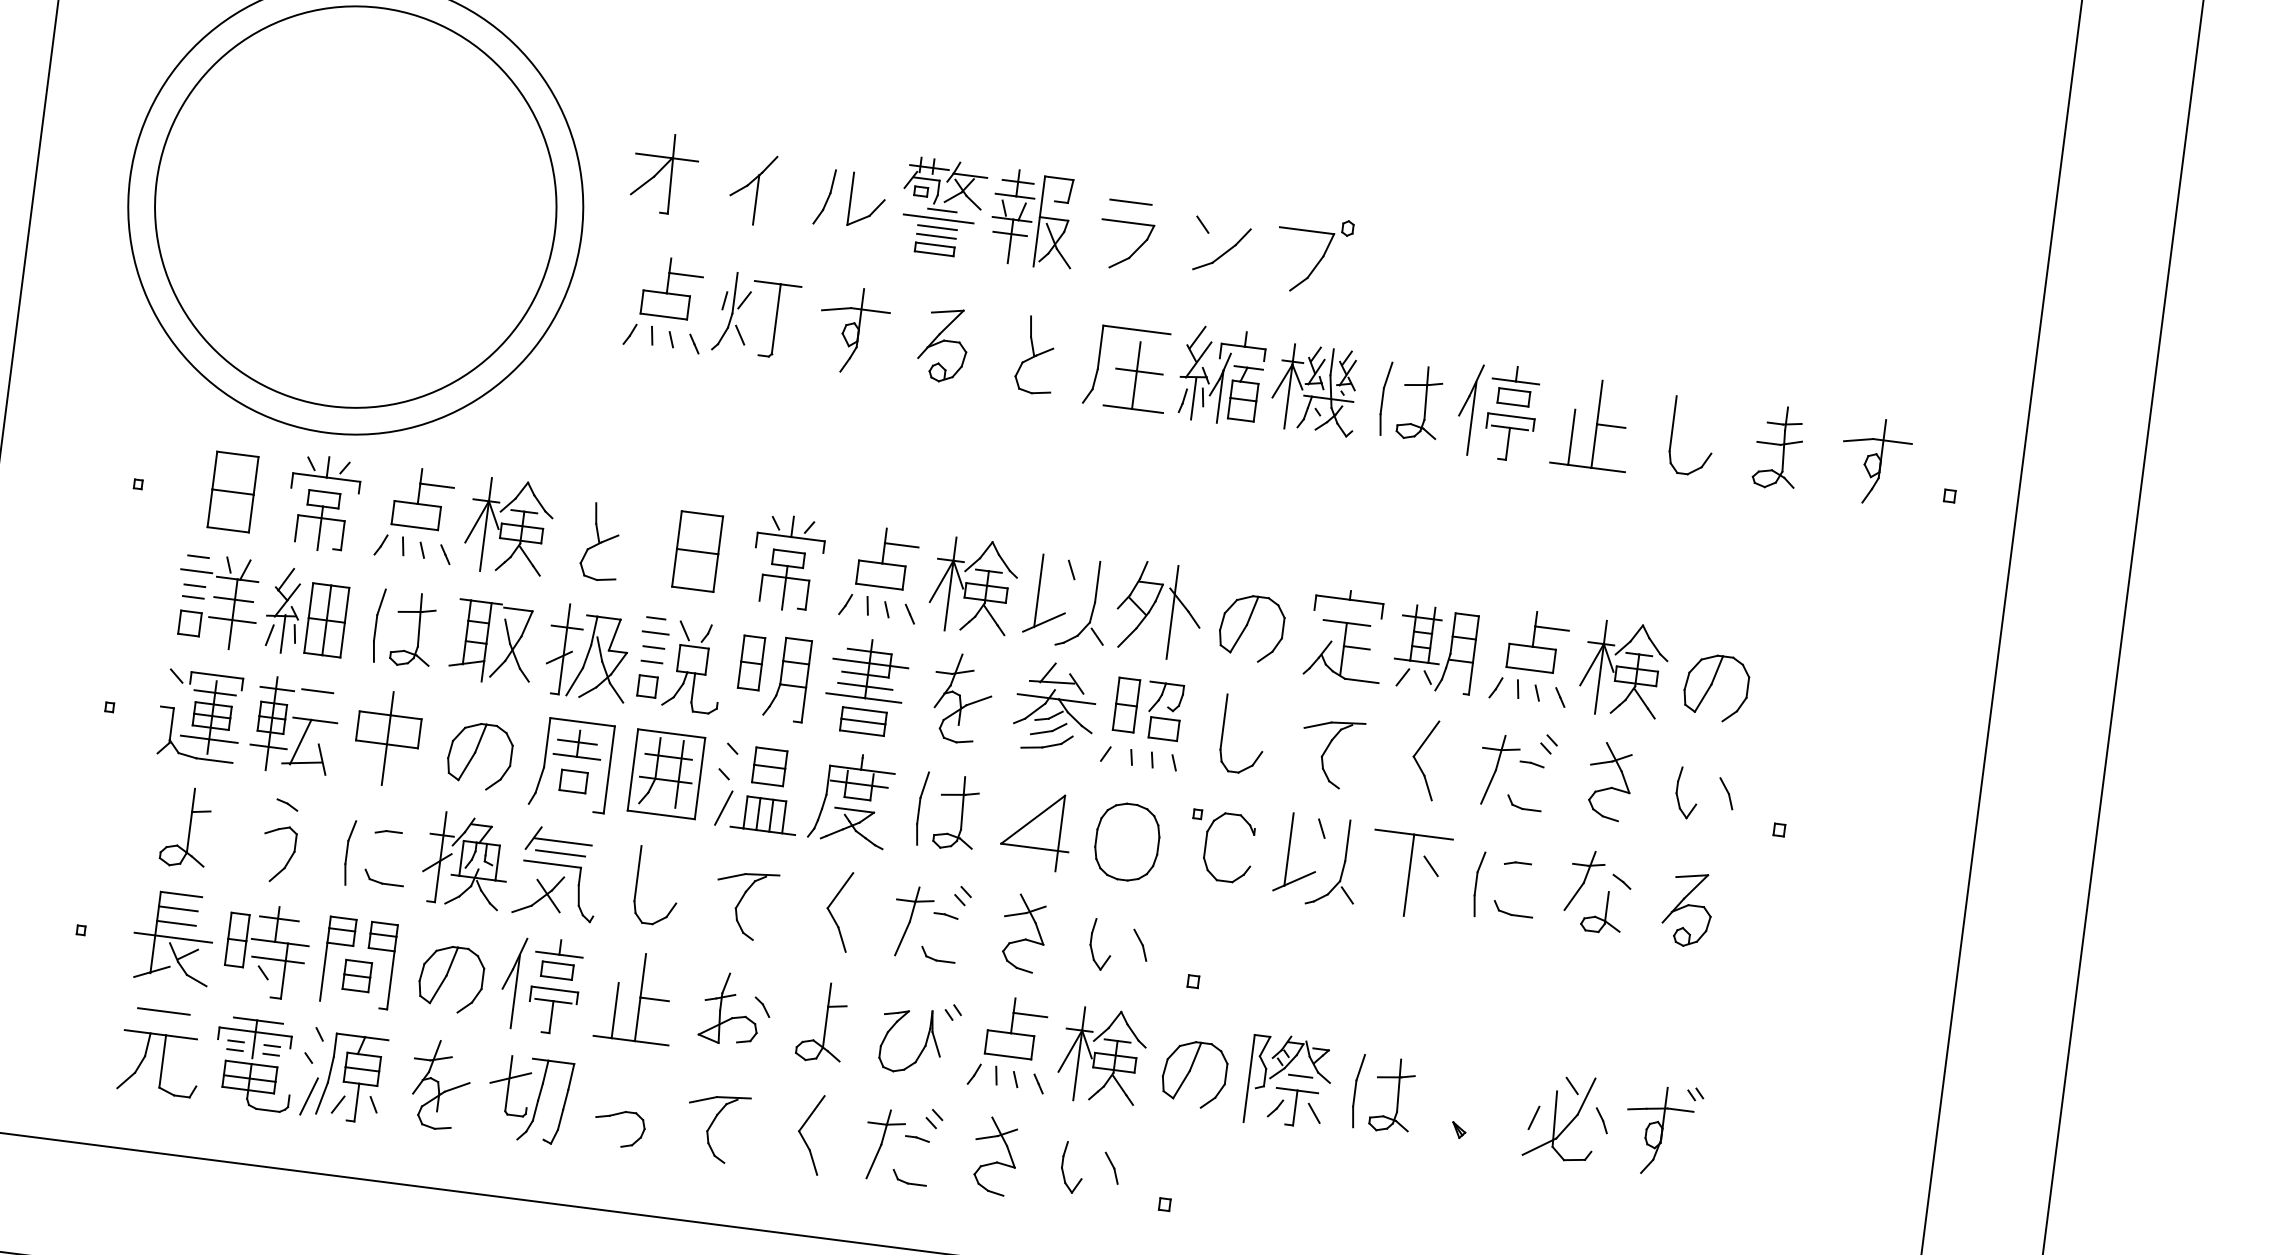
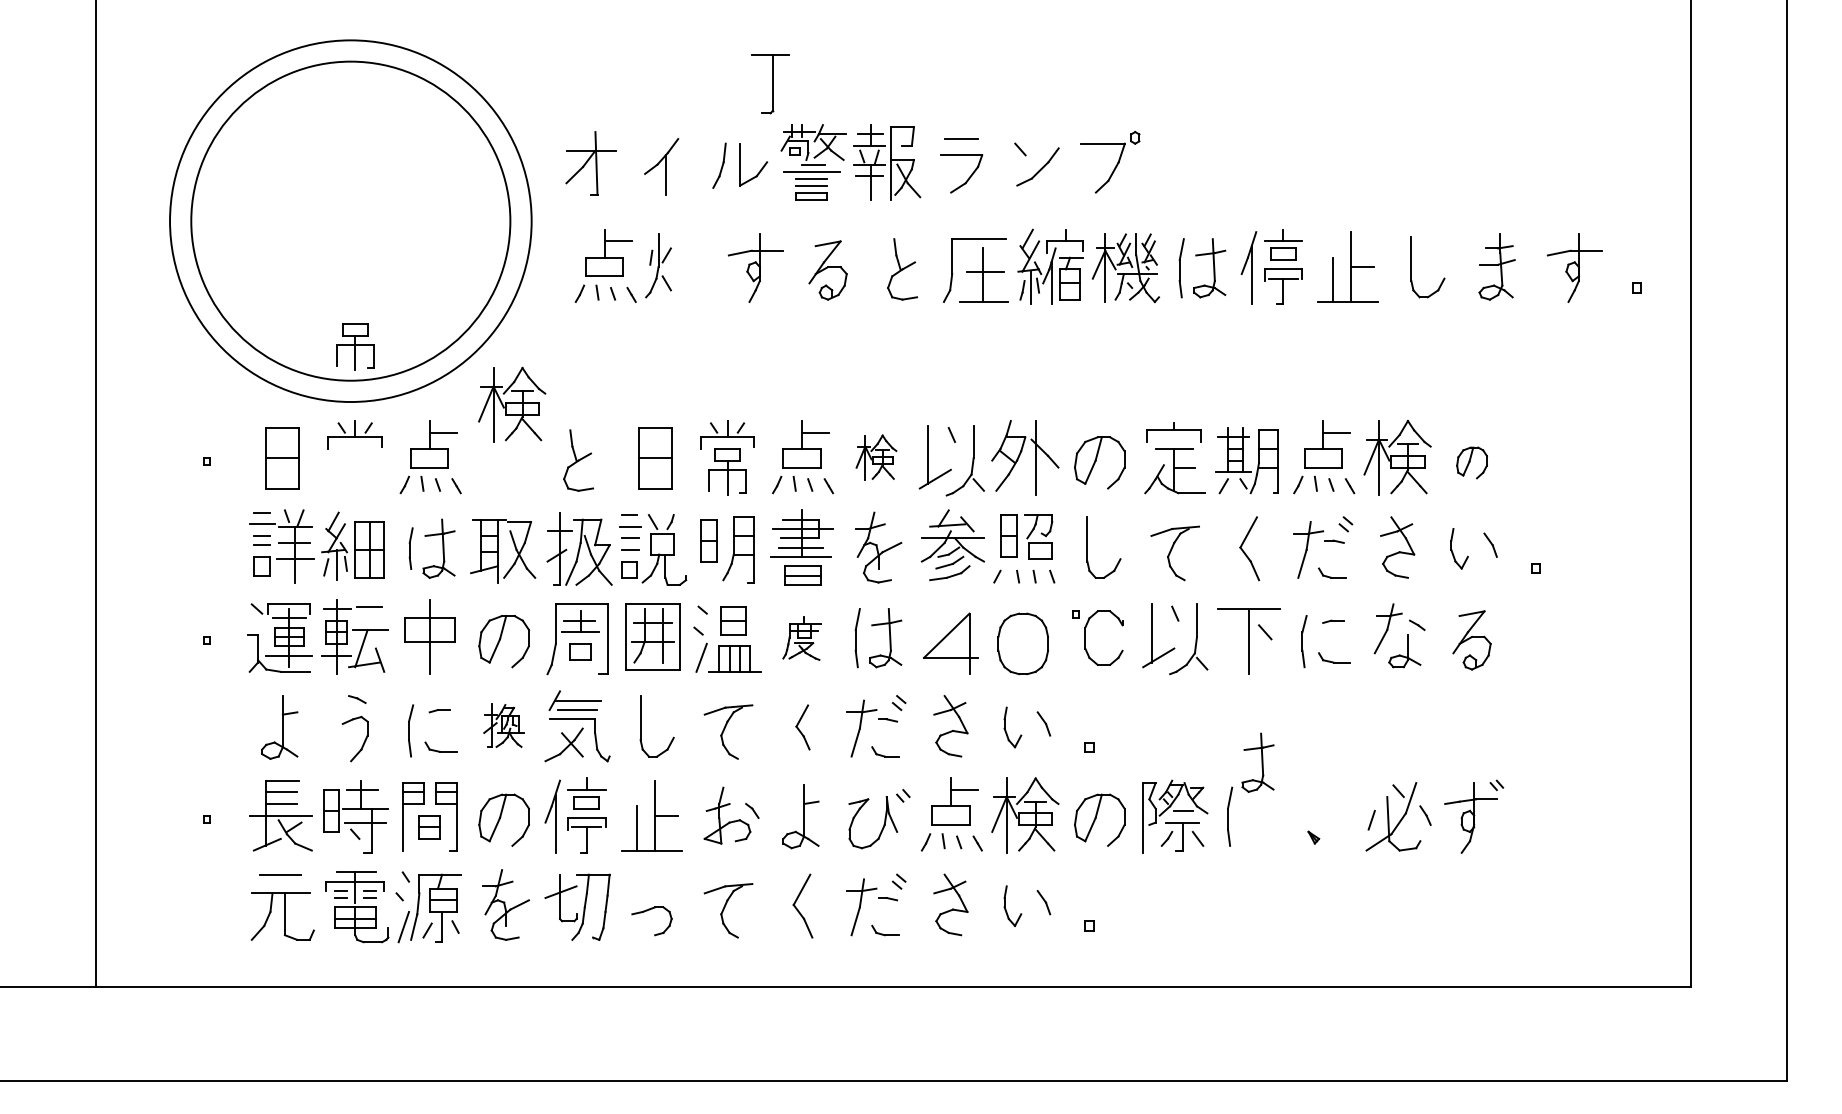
part: (773, 320) -> (770, 84), moved
part: (321, 520) -> (355, 346), moved
part: (509, 526) -> (512, 404), moved
part: (973, 586) -> (876, 457), size x0.6
part: (379, 625) -> (411, 548), size x0.7
part: (1715, 687) -> (1471, 462), size x0.6
part: (851, 799) -> (801, 638), size x0.6
part: (465, 860) -> (503, 725), size x0.6
part: (838, 911) -> (802, 727), size x0.7
part: (1392, 1094) -> (1257, 762), moved

